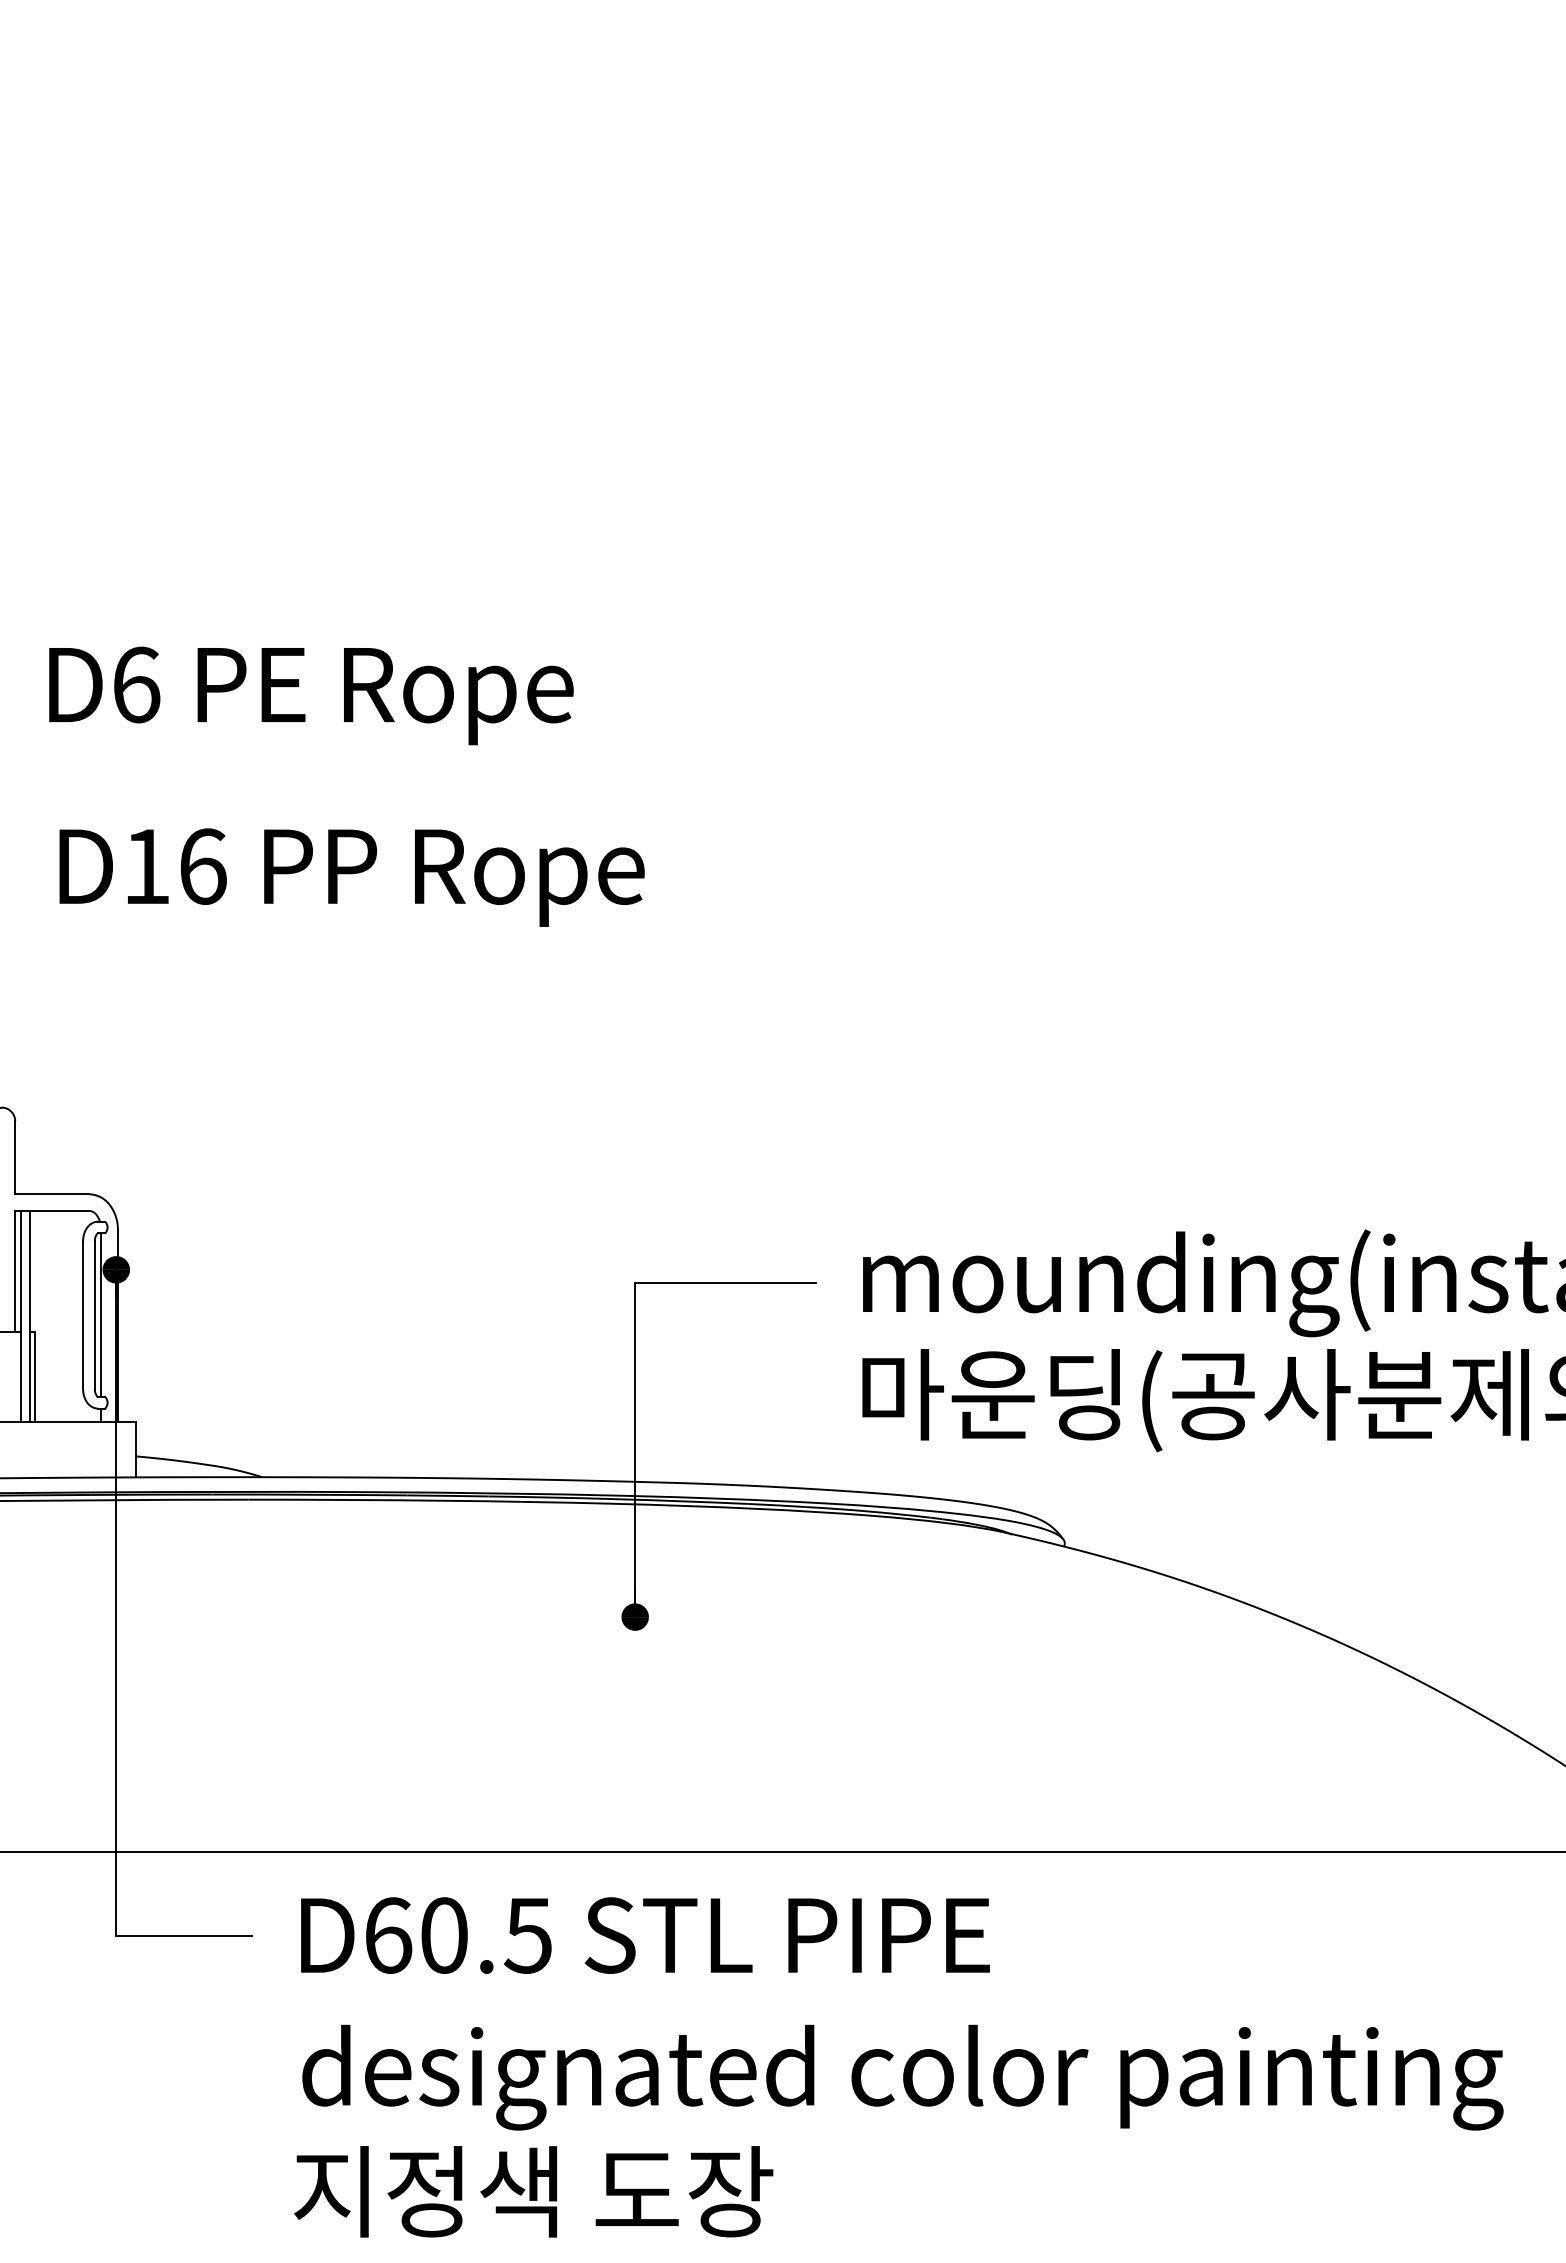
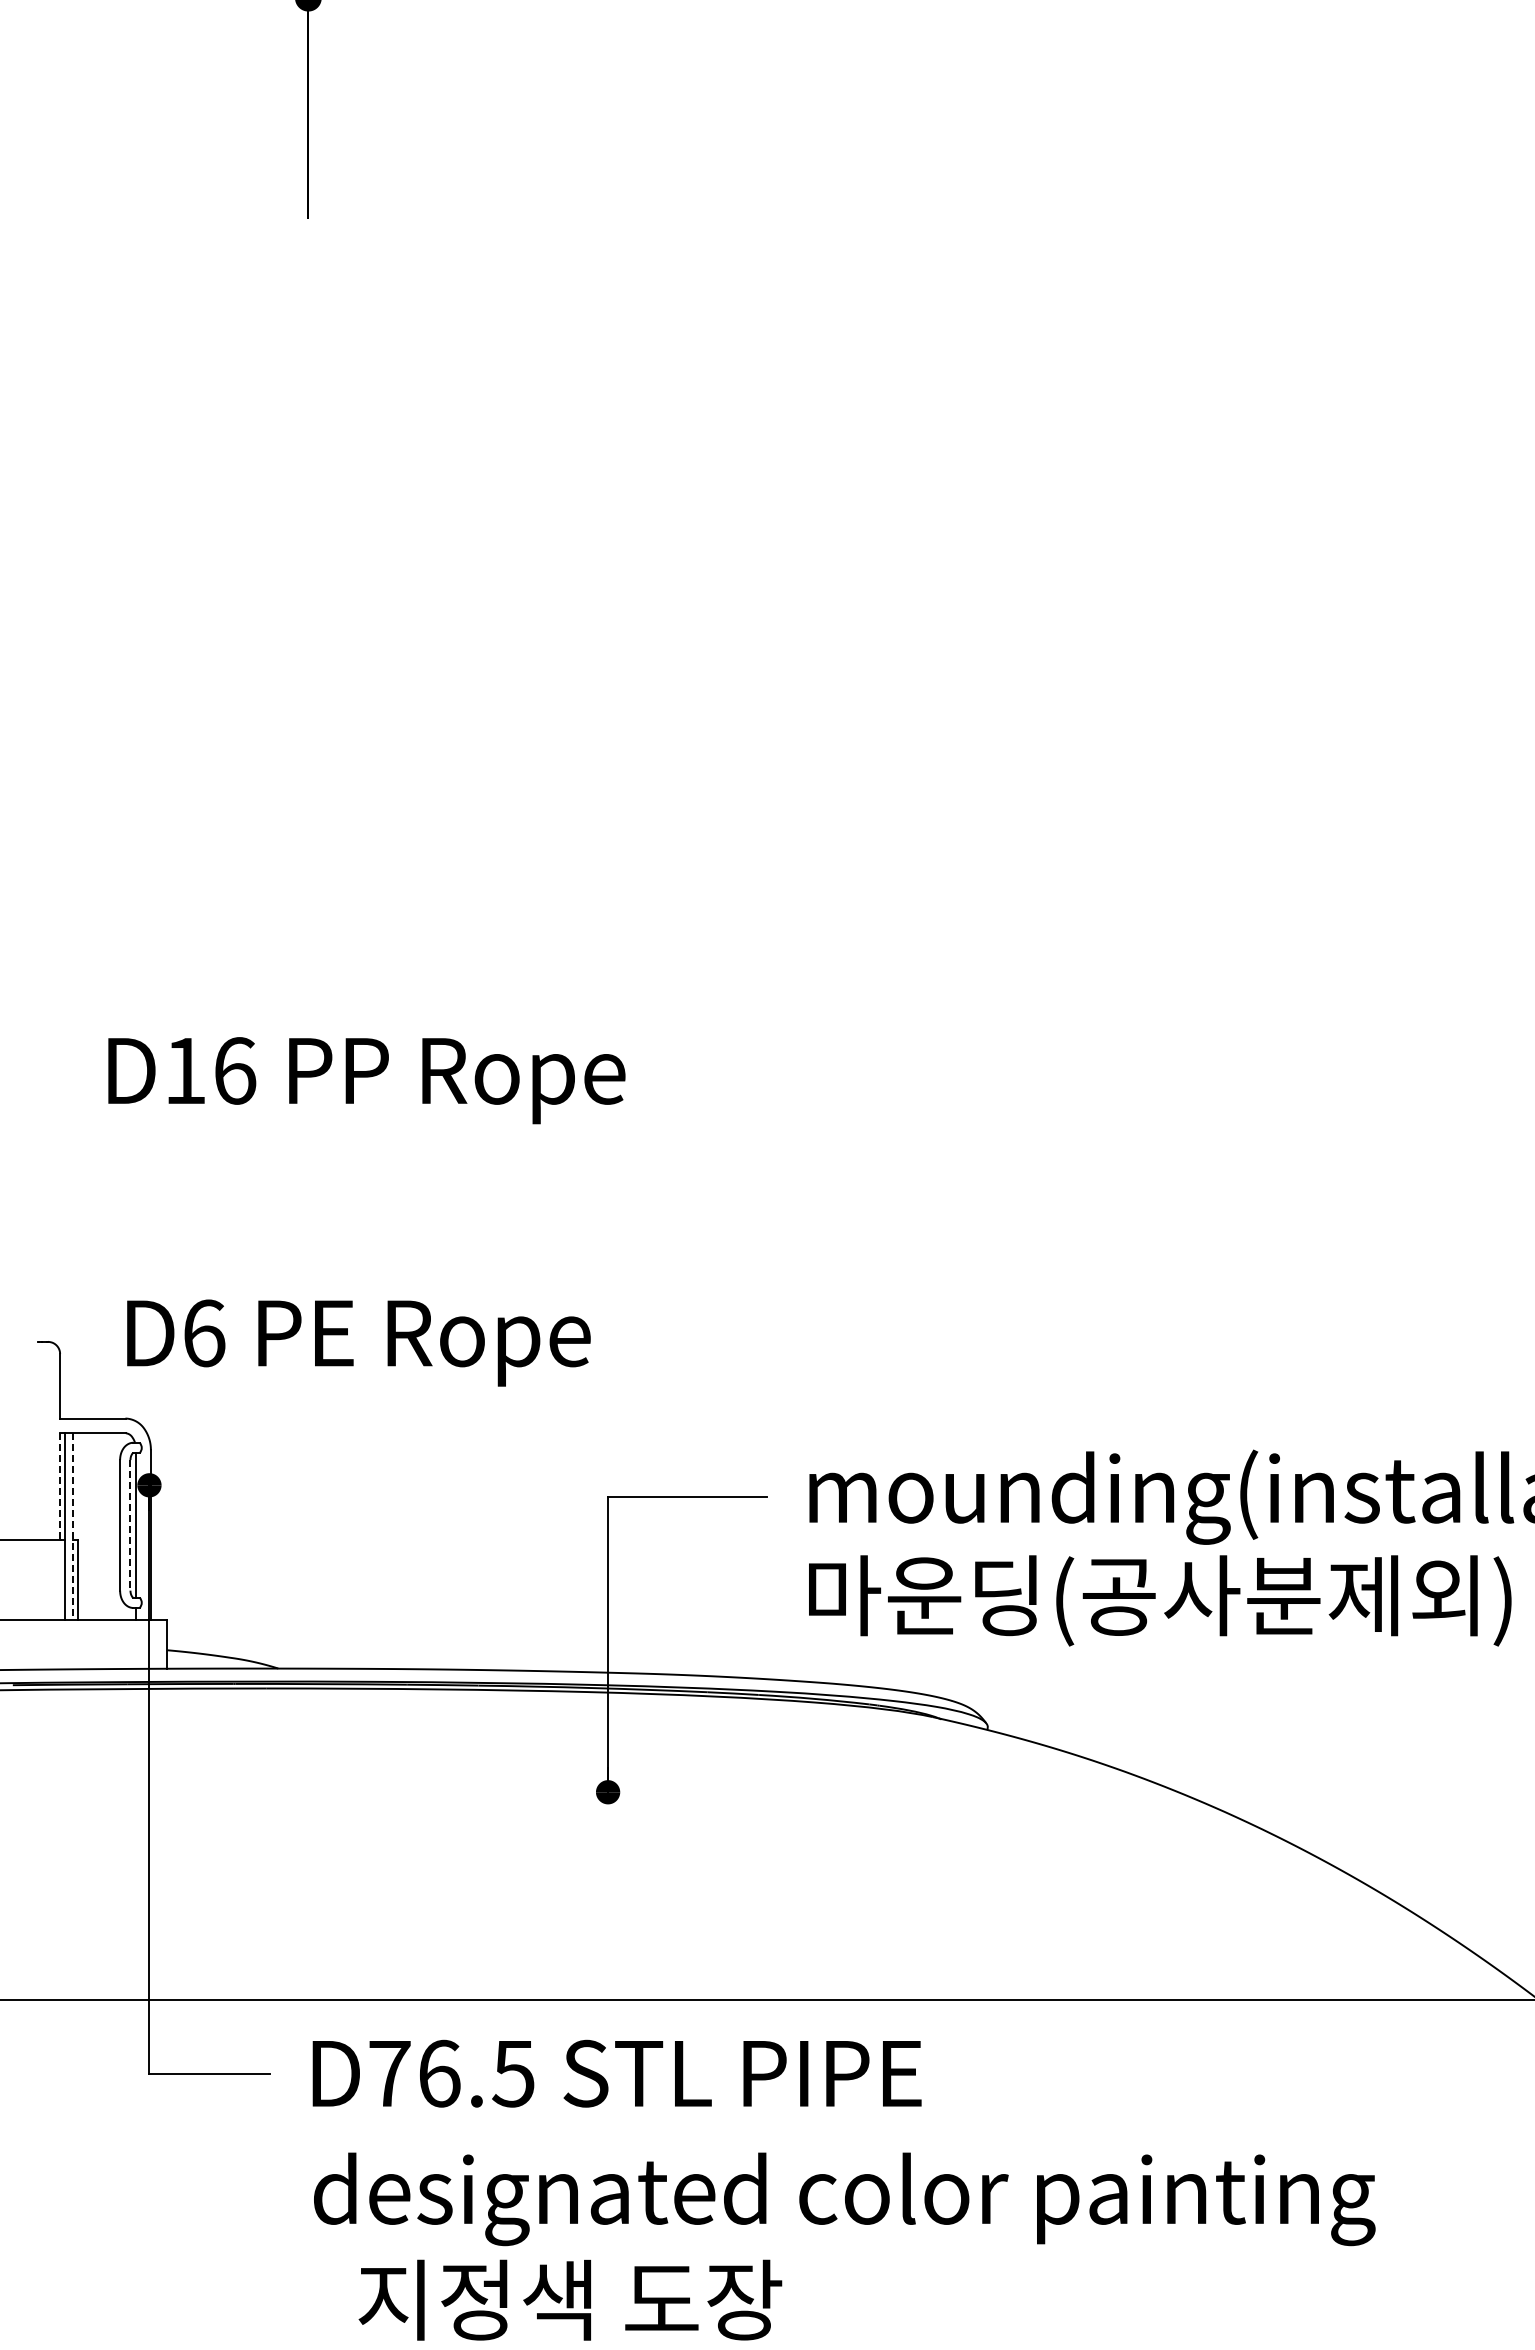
text: (310, 695) -> (358, 1342), moved
text: (351, 877) -> (366, 1080), moved
line: (15, 1272) -> (60, 1487), solid -> dashed
line: (94, 1315) -> (130, 1525), solid -> dashed
line: (30, 1317) -> (73, 1527), solid -> dashed
text: (416, 1935) -> (414, 2073), D60.5 -> D76.5
text: (533, 2190) -> (570, 2299), moved

